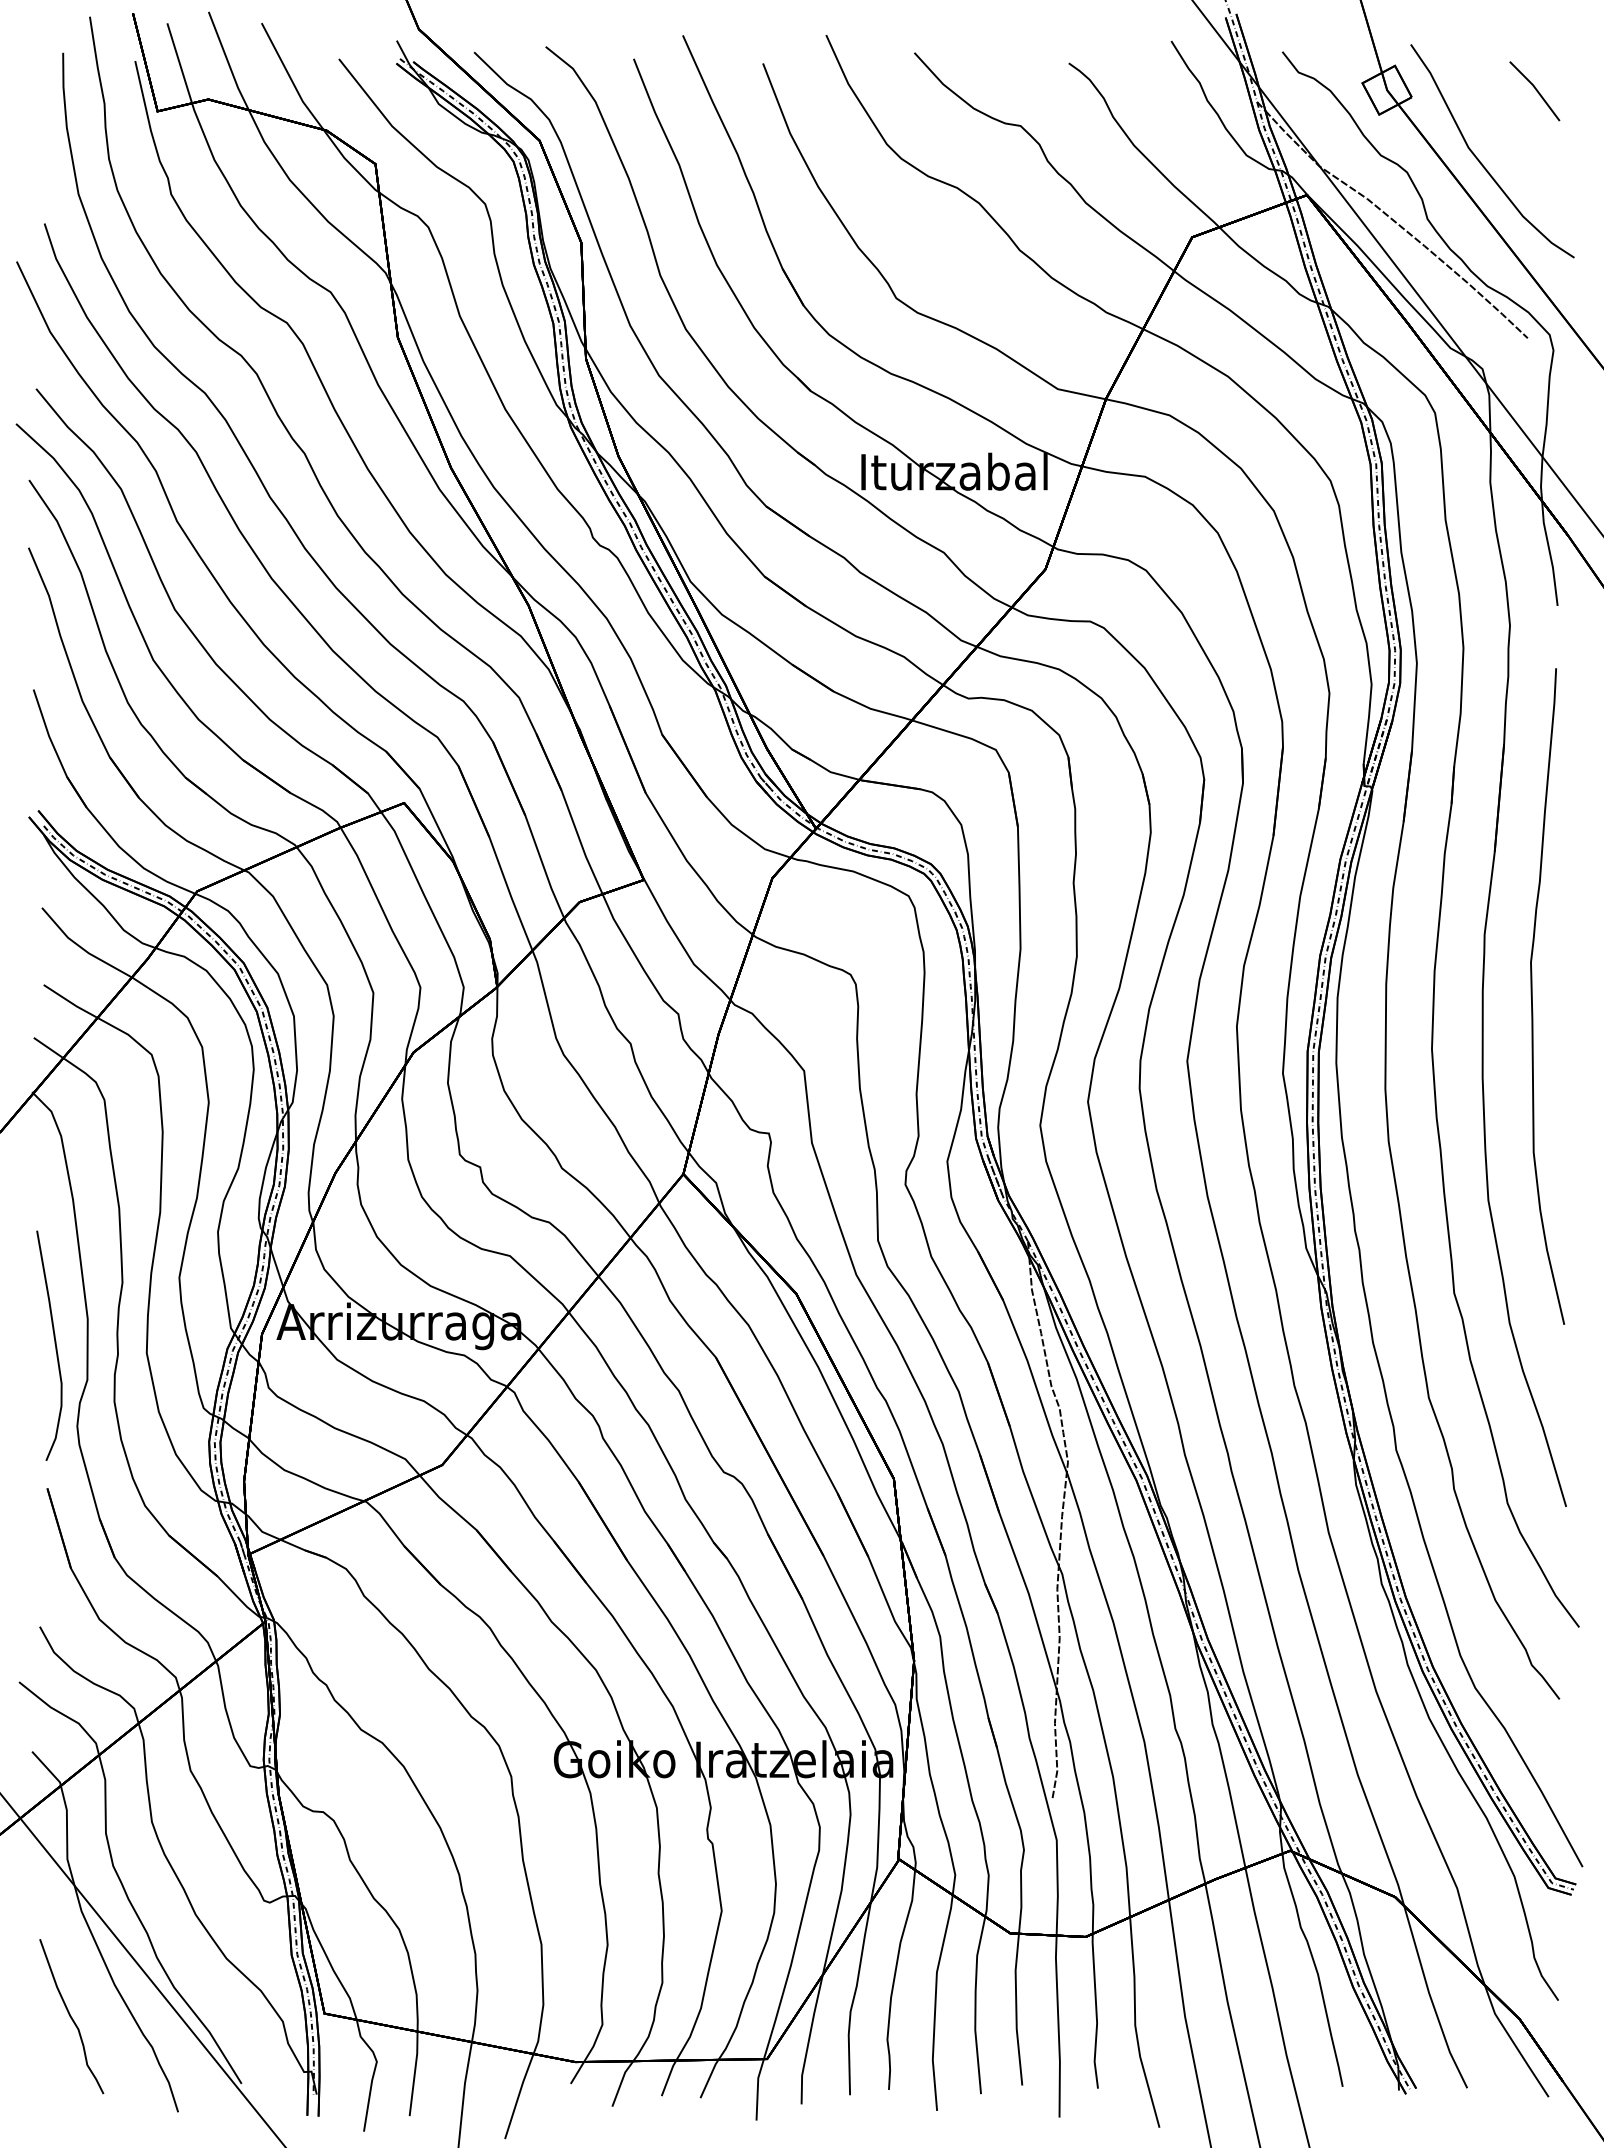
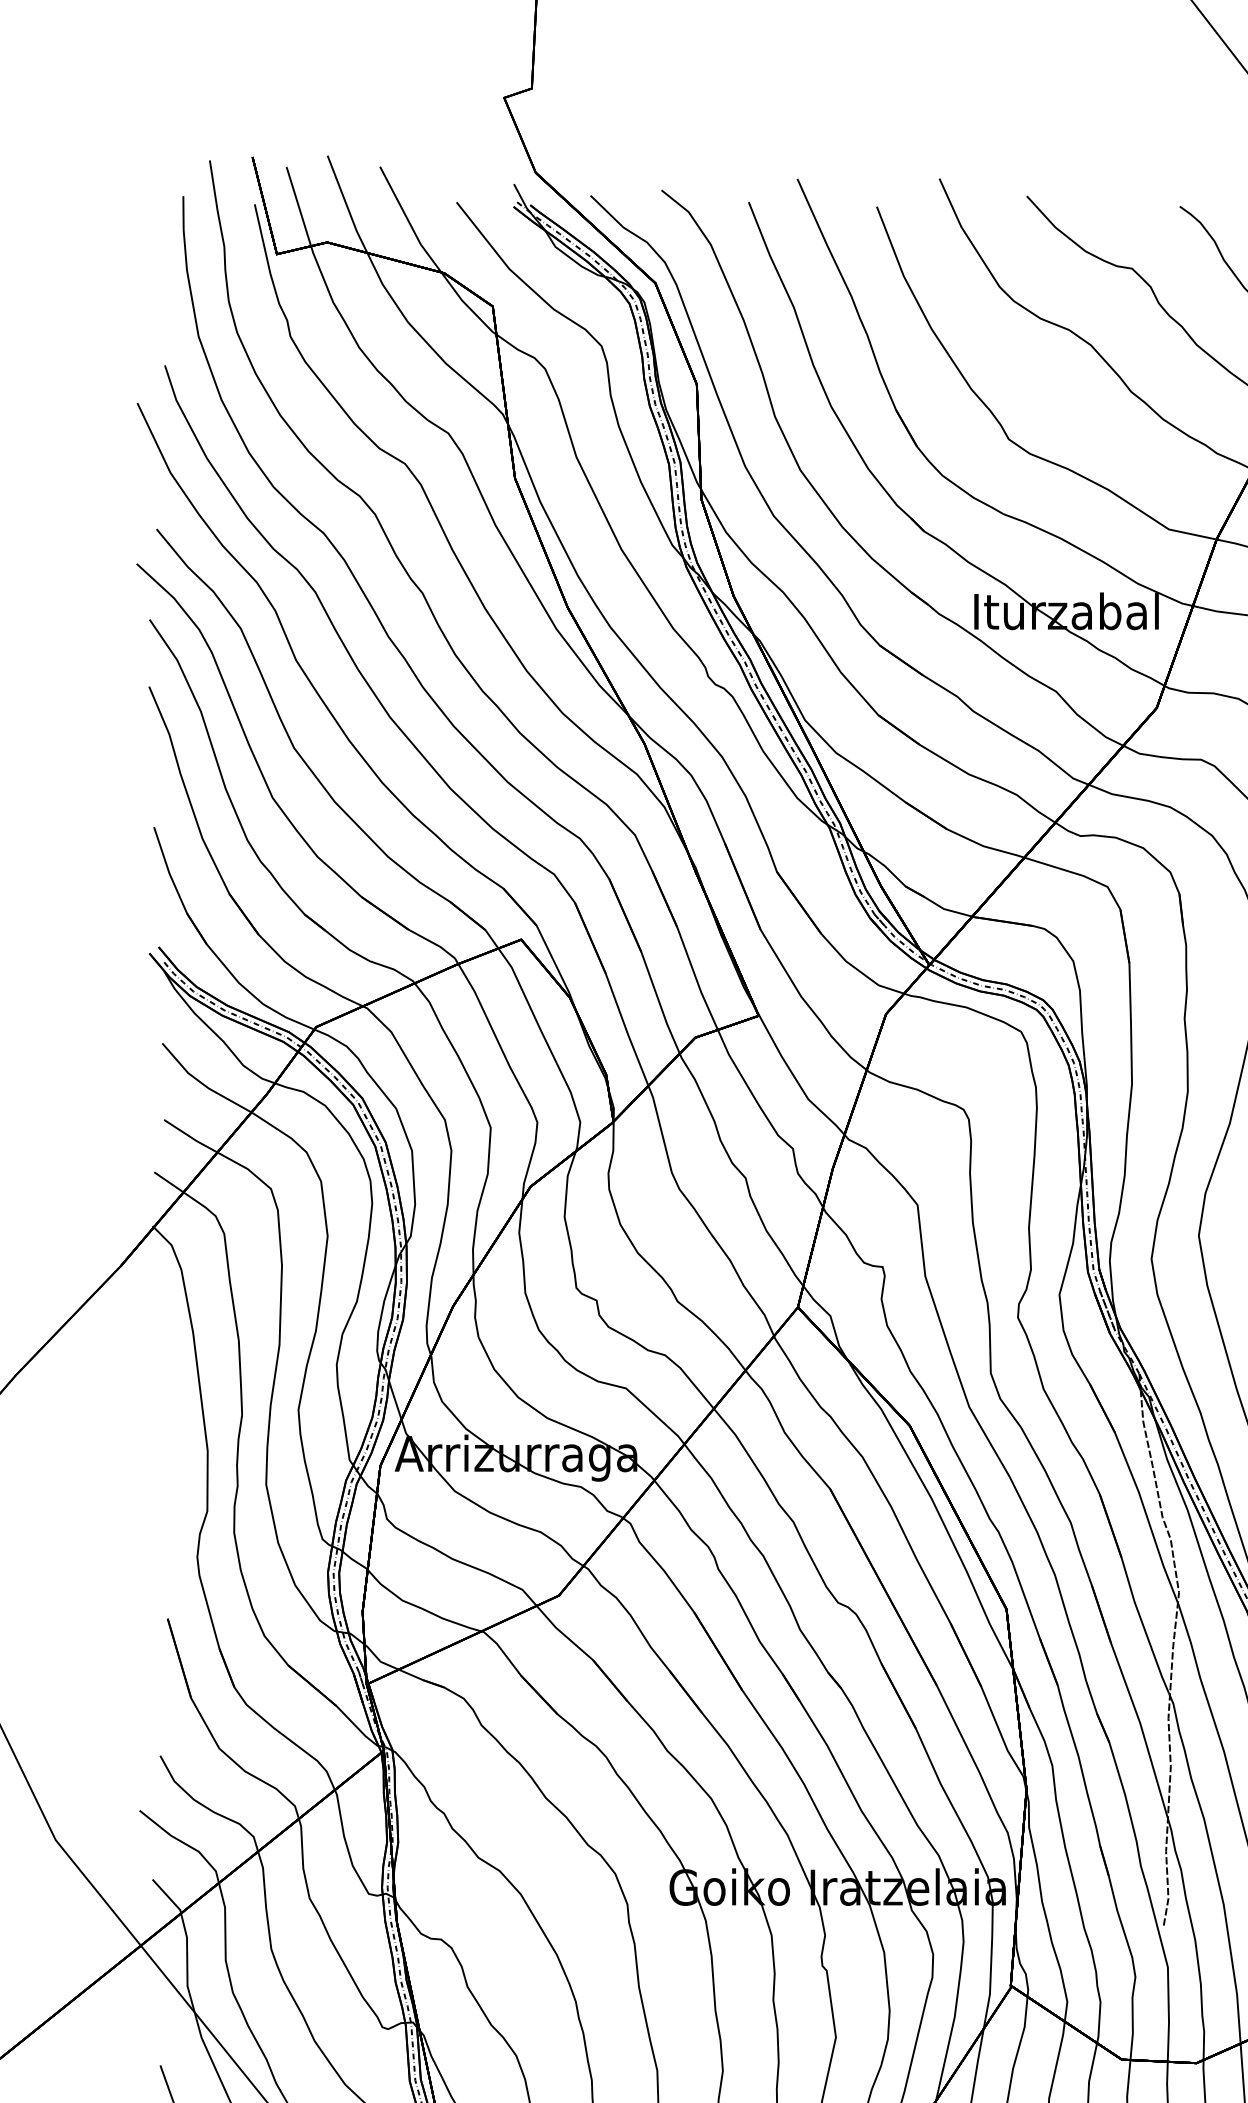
curve: (54, 1344) -> (174, 1476), removed

